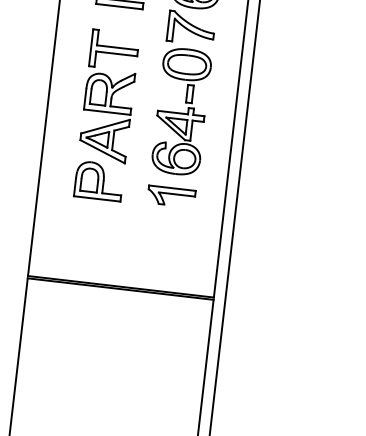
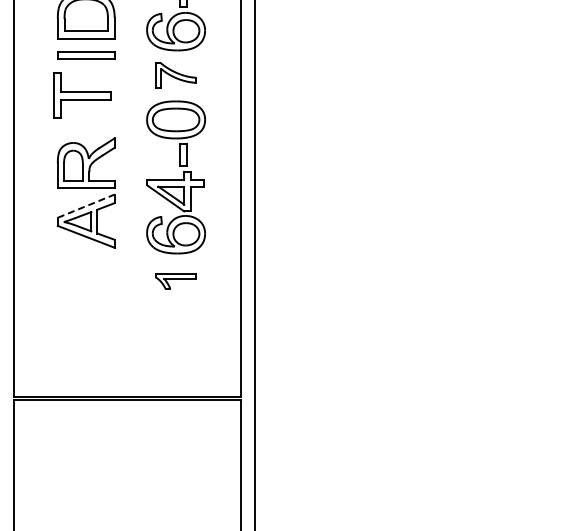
part: (190, 28) -> (175, 75), size x0.7
part: (114, 50) -> (82, 95), moved
line: (105, 126) -> (86, 206), solid -> dashed
part: (98, 180) -> (85, 272), removed
part: (171, 196) -> (175, 281), size x0.7

